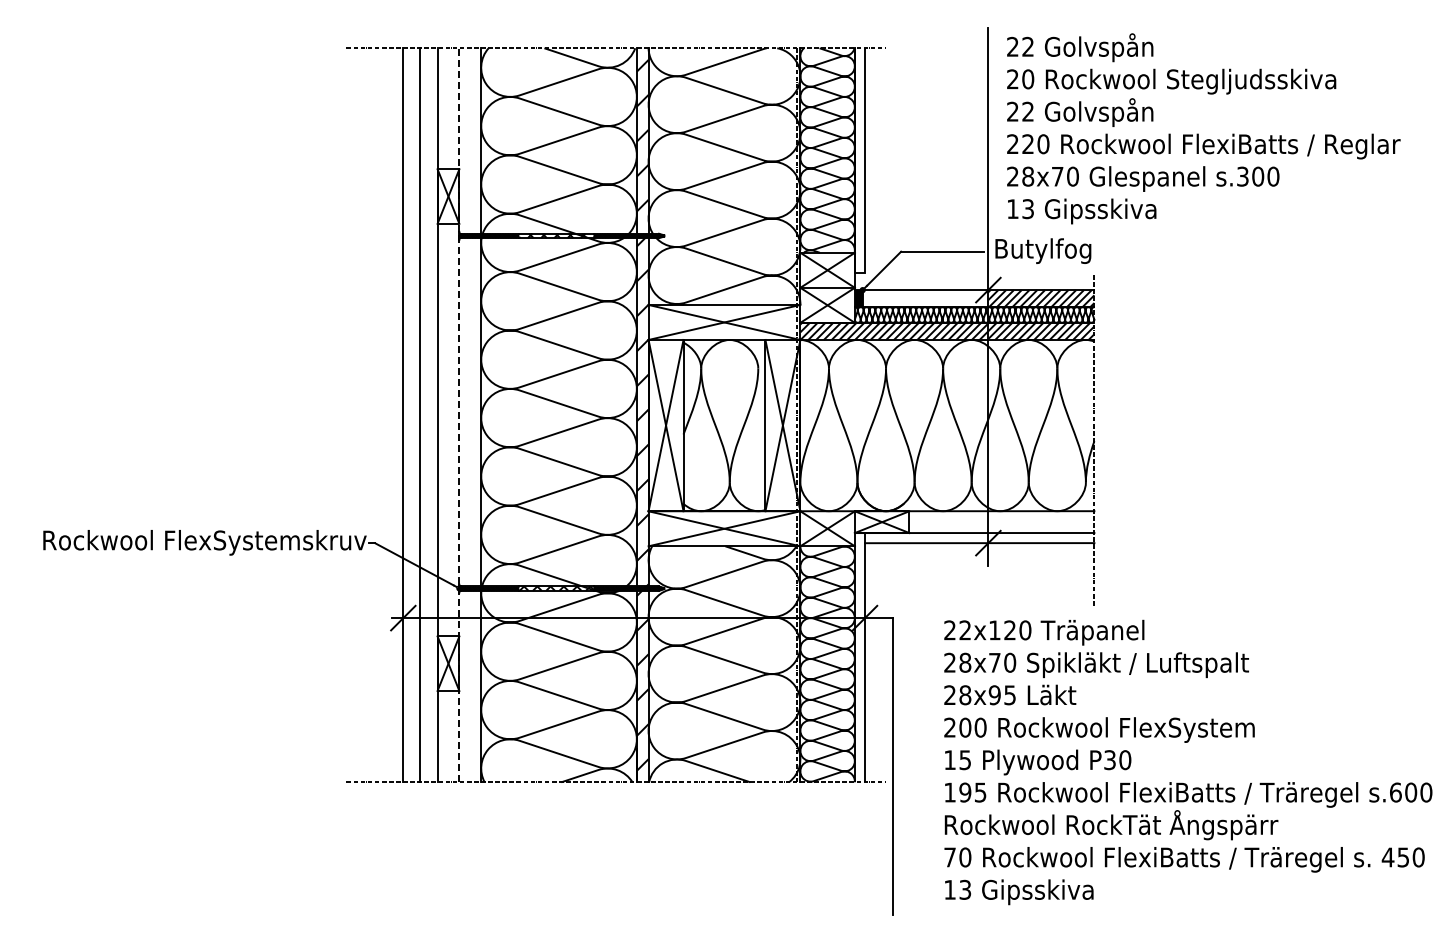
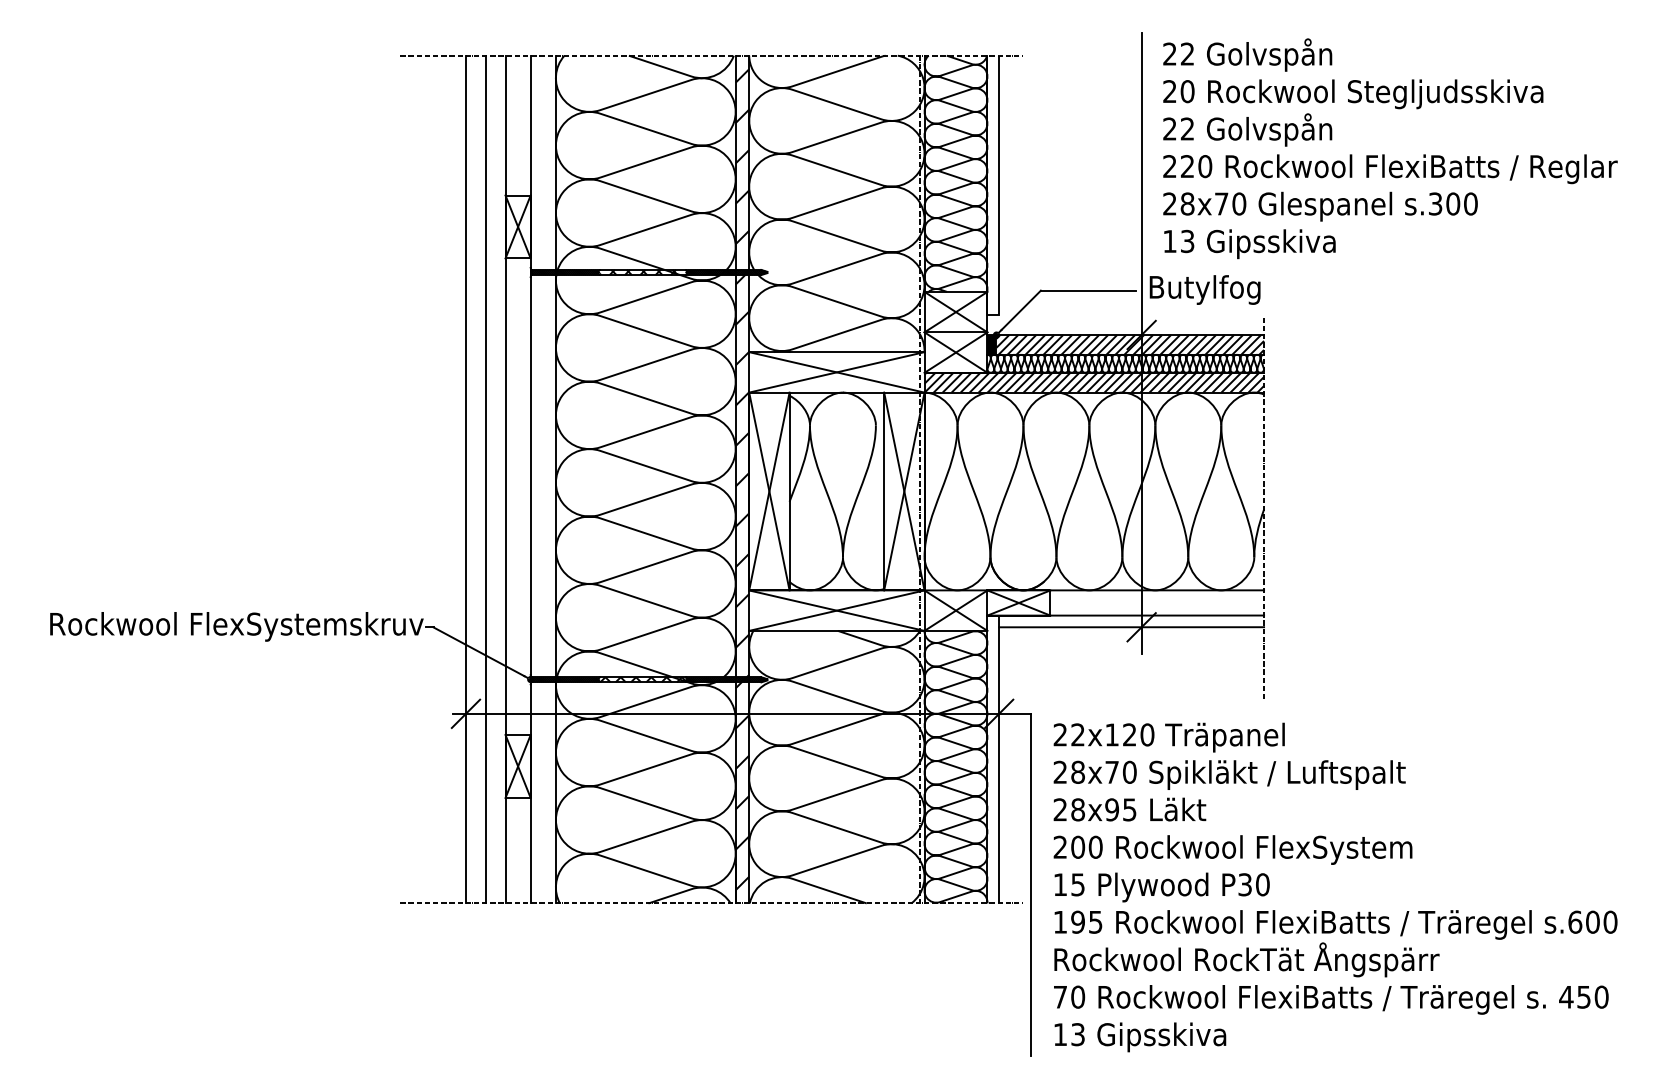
hatch: (925, 298) -> (1069, 344), added
line: (459, 414) -> (530, 478), dashed -> solid
text: (1188, 762) -> (1335, 887), moved

